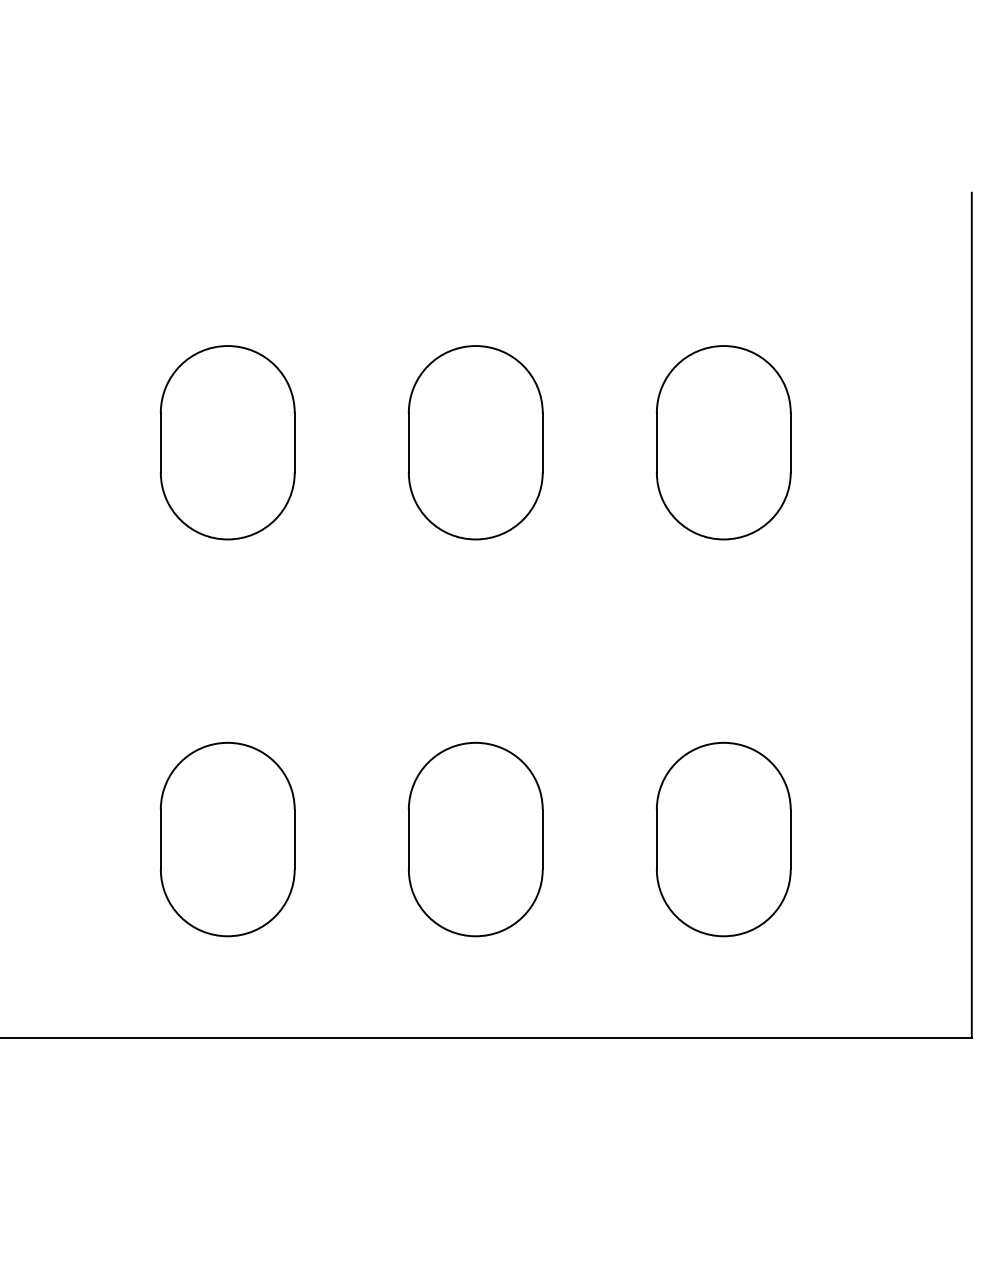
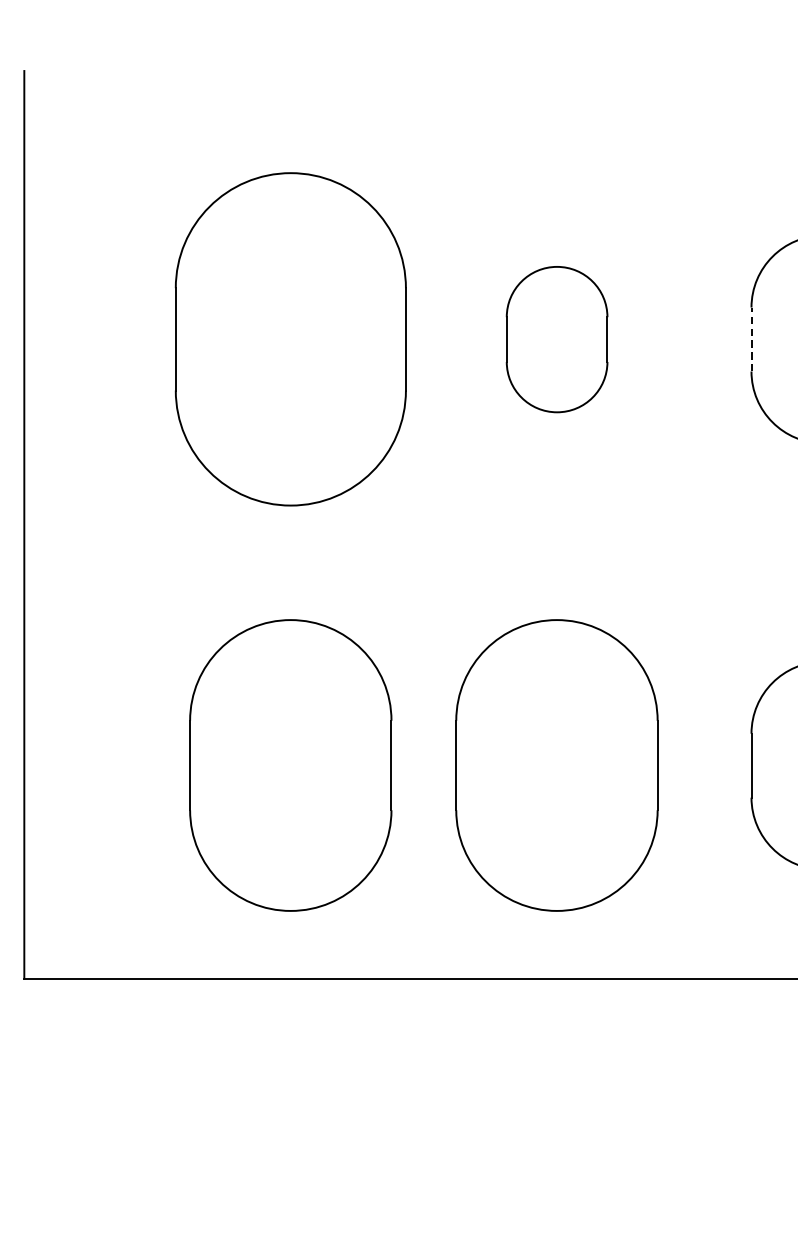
part: (227, 442) -> (290, 339), size x1.6
part: (475, 442) -> (556, 339), size x0.7
line: (656, 442) -> (751, 339), solid -> dashed
part: (227, 839) -> (290, 765), size x1.4
part: (475, 839) -> (556, 765), size x1.4

